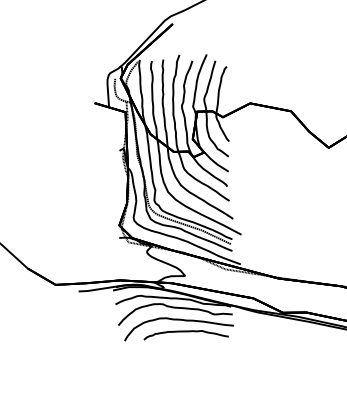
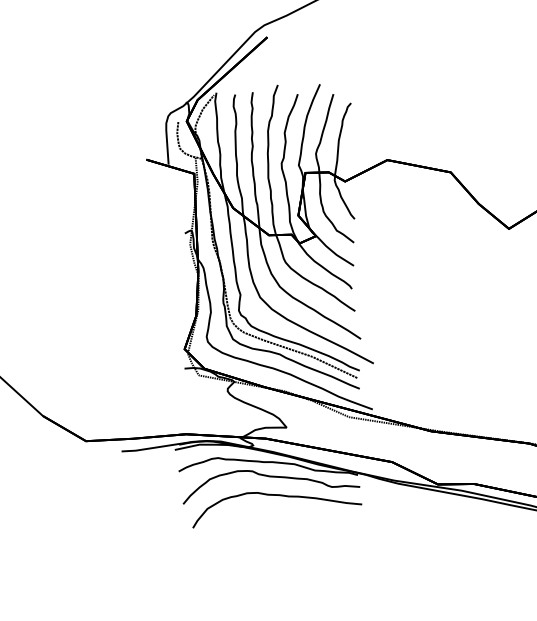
curve: (185, 332) -> (287, 514), removed

